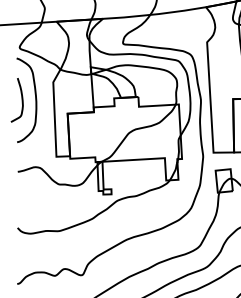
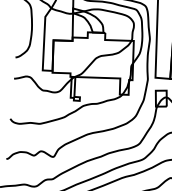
curve: (21, 100) -> (21, 27), removed

